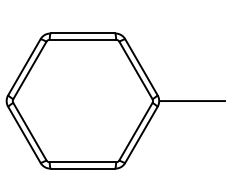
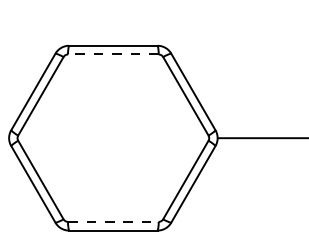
line: (82, 39) -> (112, 54), solid -> dashed
line: (83, 162) -> (114, 222), solid -> dashed

